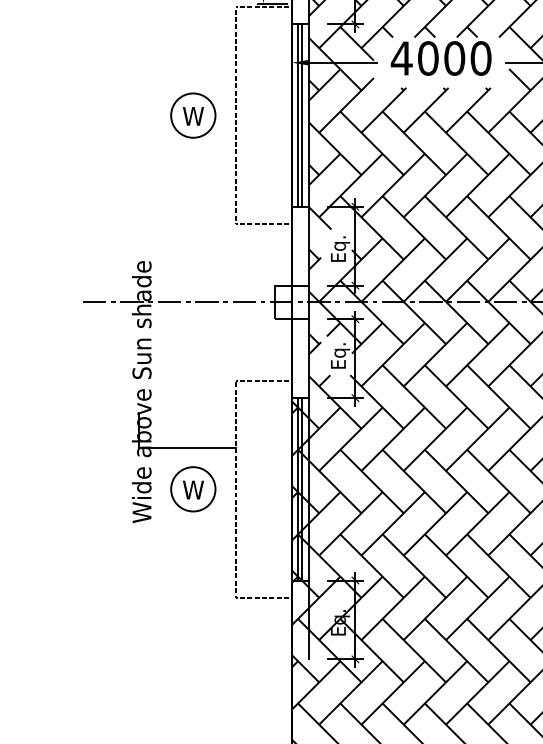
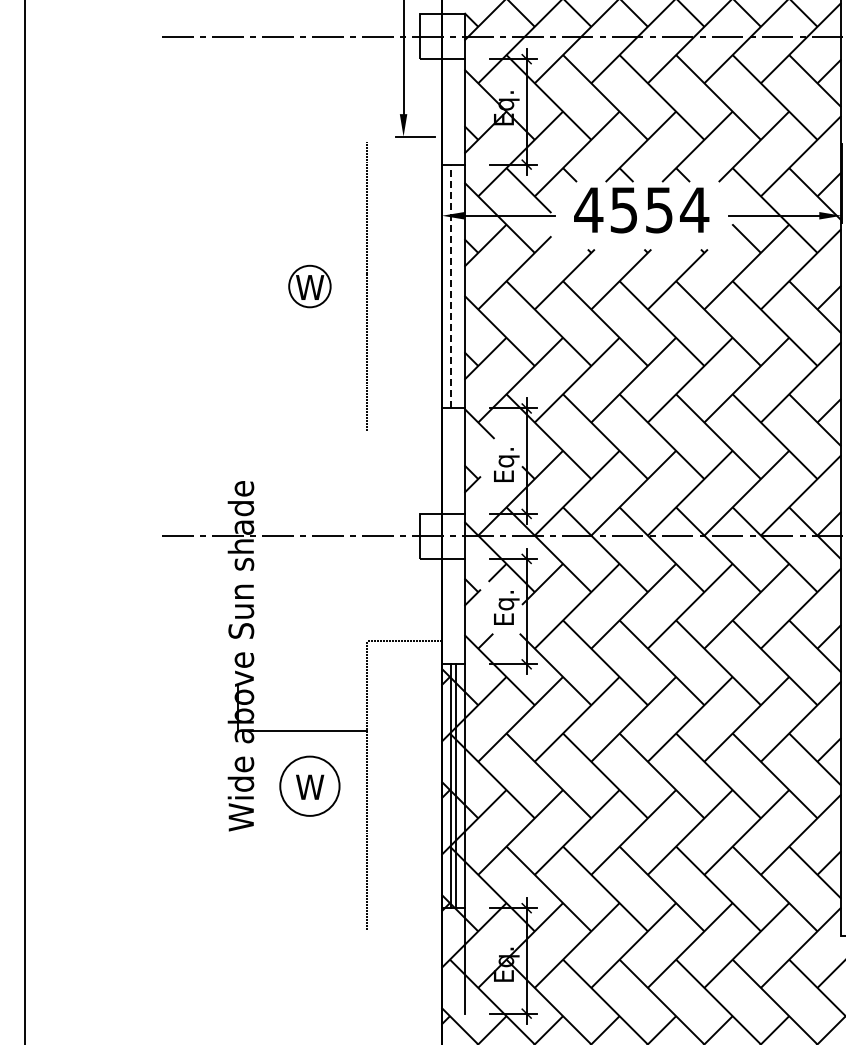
line: (263, 7) -> (403, 141), removed
text: (454, 58) -> (659, 209), 4000 -> 4554
circle: (193, 115) -> (309, 286), size x0.7
line: (298, 115) -> (450, 286), solid -> dashed
line: (302, 115) -> (455, 286), removed
line: (263, 224) -> (403, 431), removed
line: (263, 597) -> (403, 931), removed

